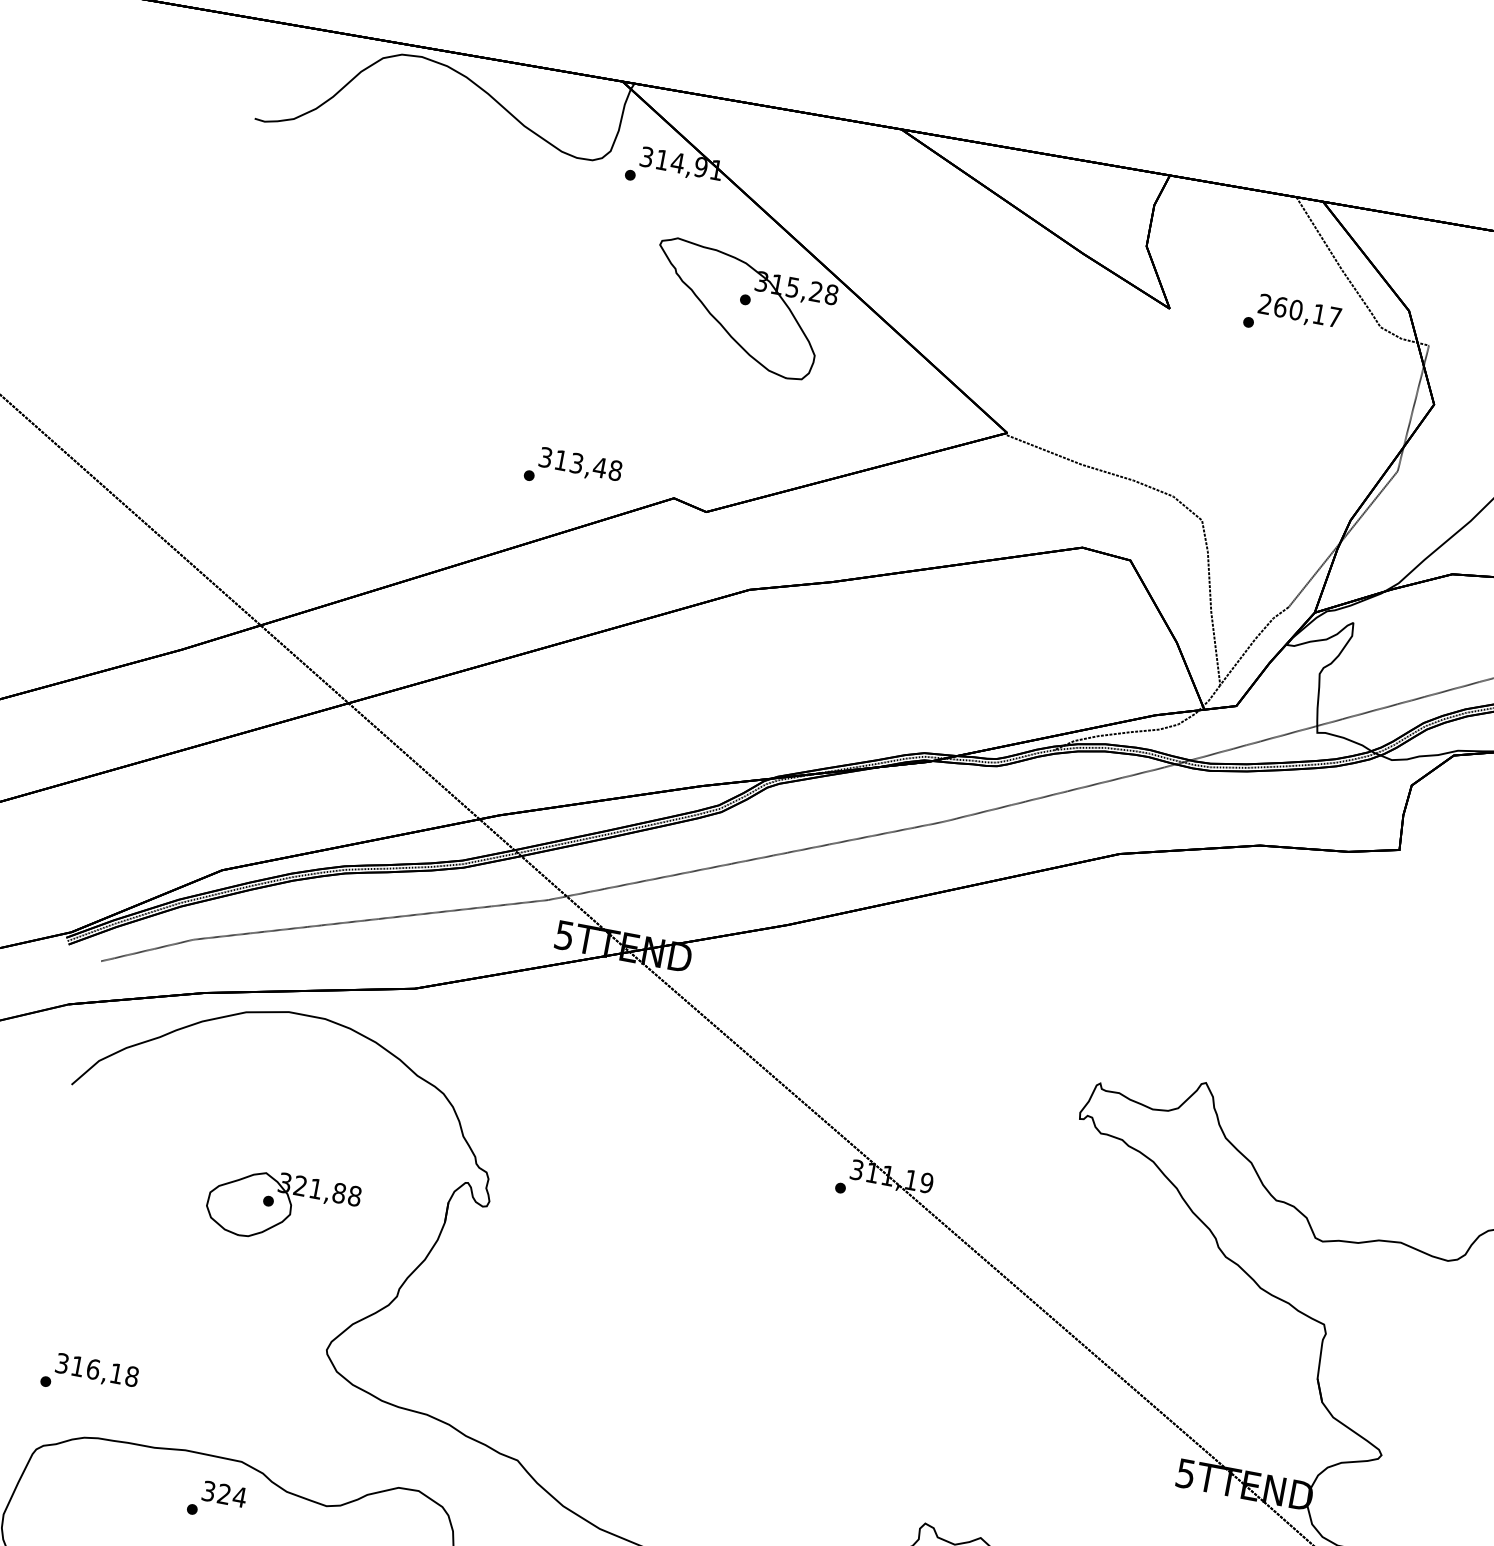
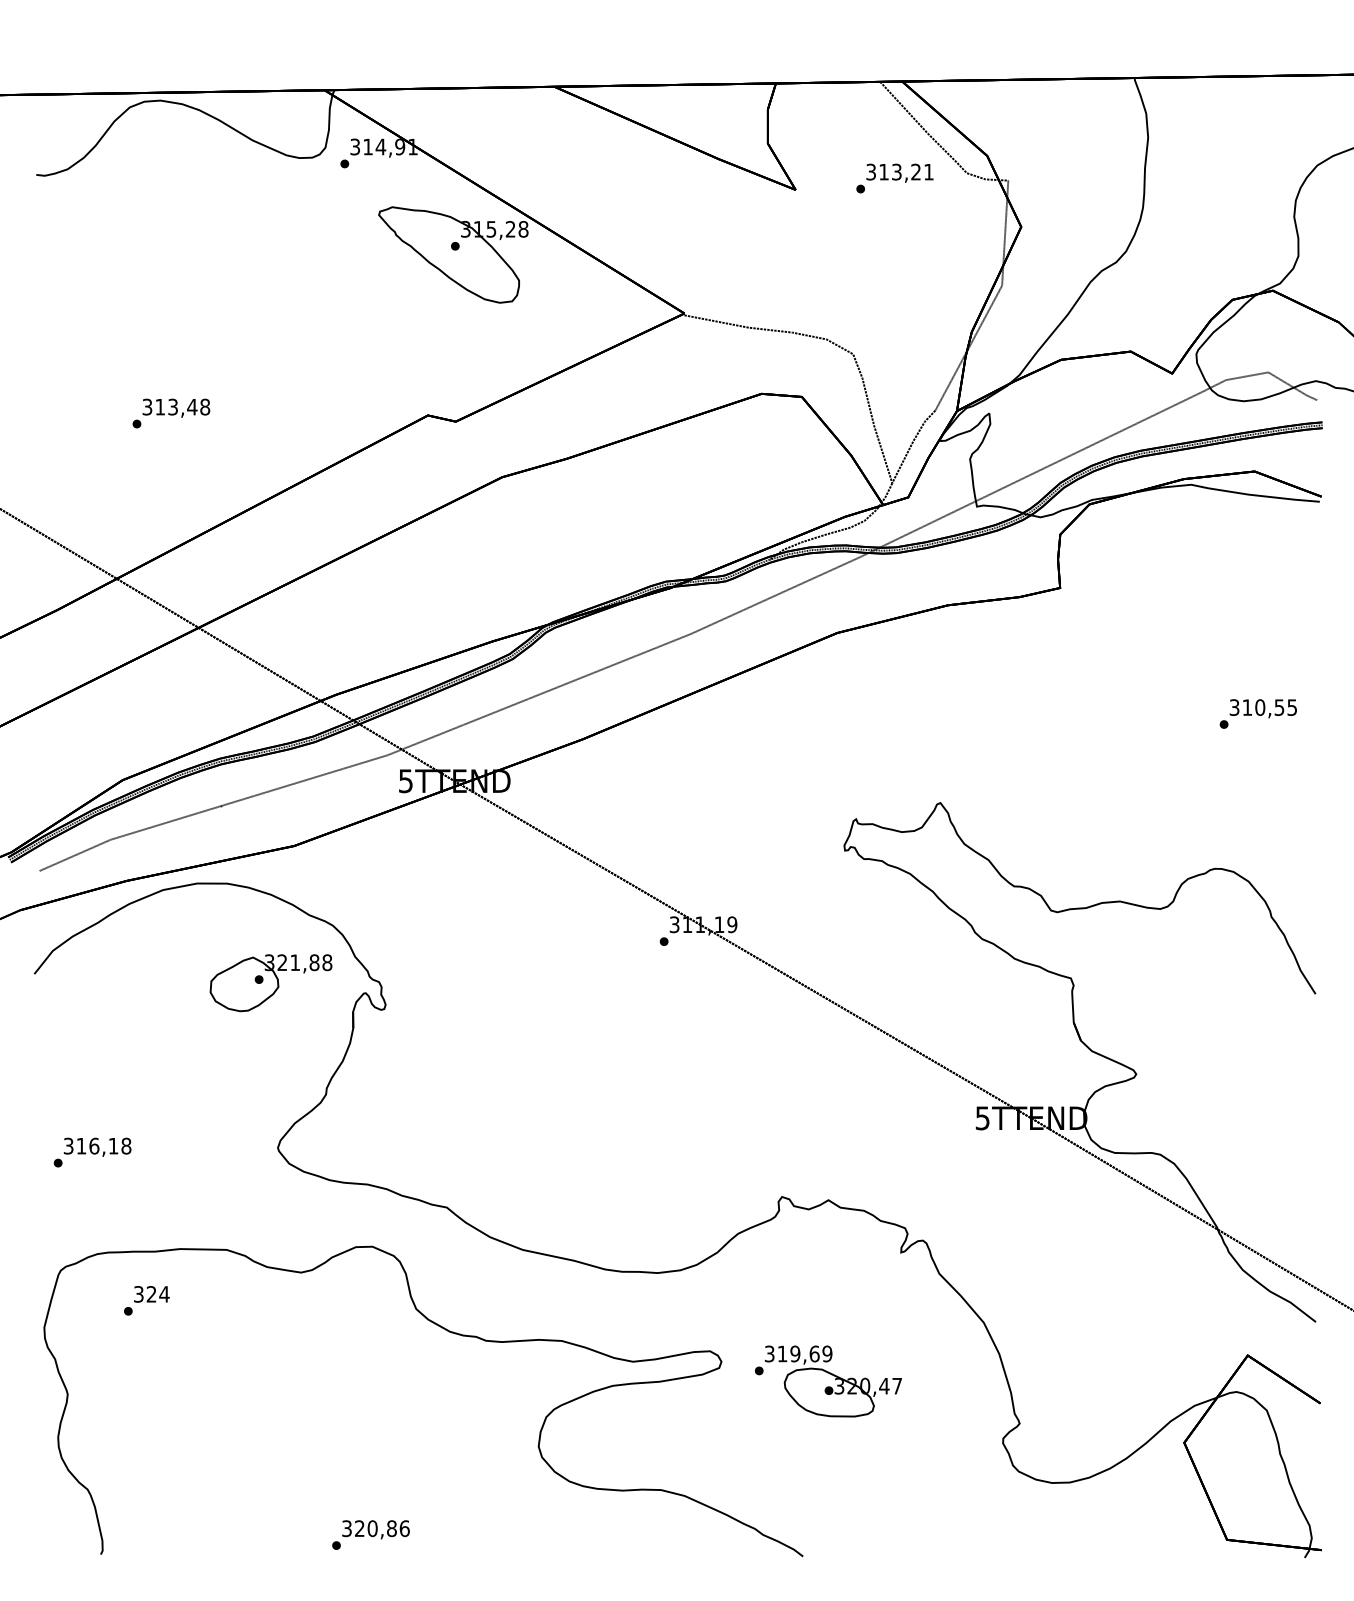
text: (1299, 309) -> (899, 171), 260,17 -> 313,21
text: (573, 470) -> (171, 413), moved
part: (281, 1208) -> (270, 983), moved
text: (89, 1376) -> (92, 1152), moved
text: (216, 1500) -> (146, 1300), moved

